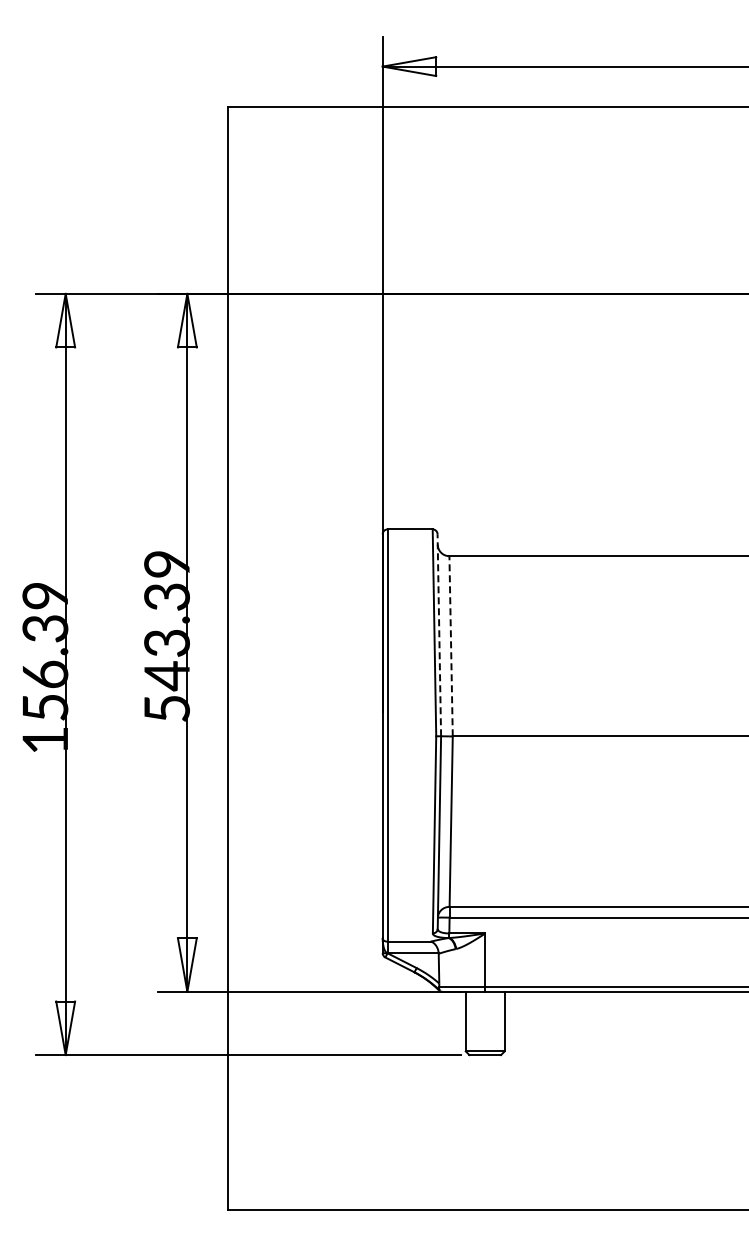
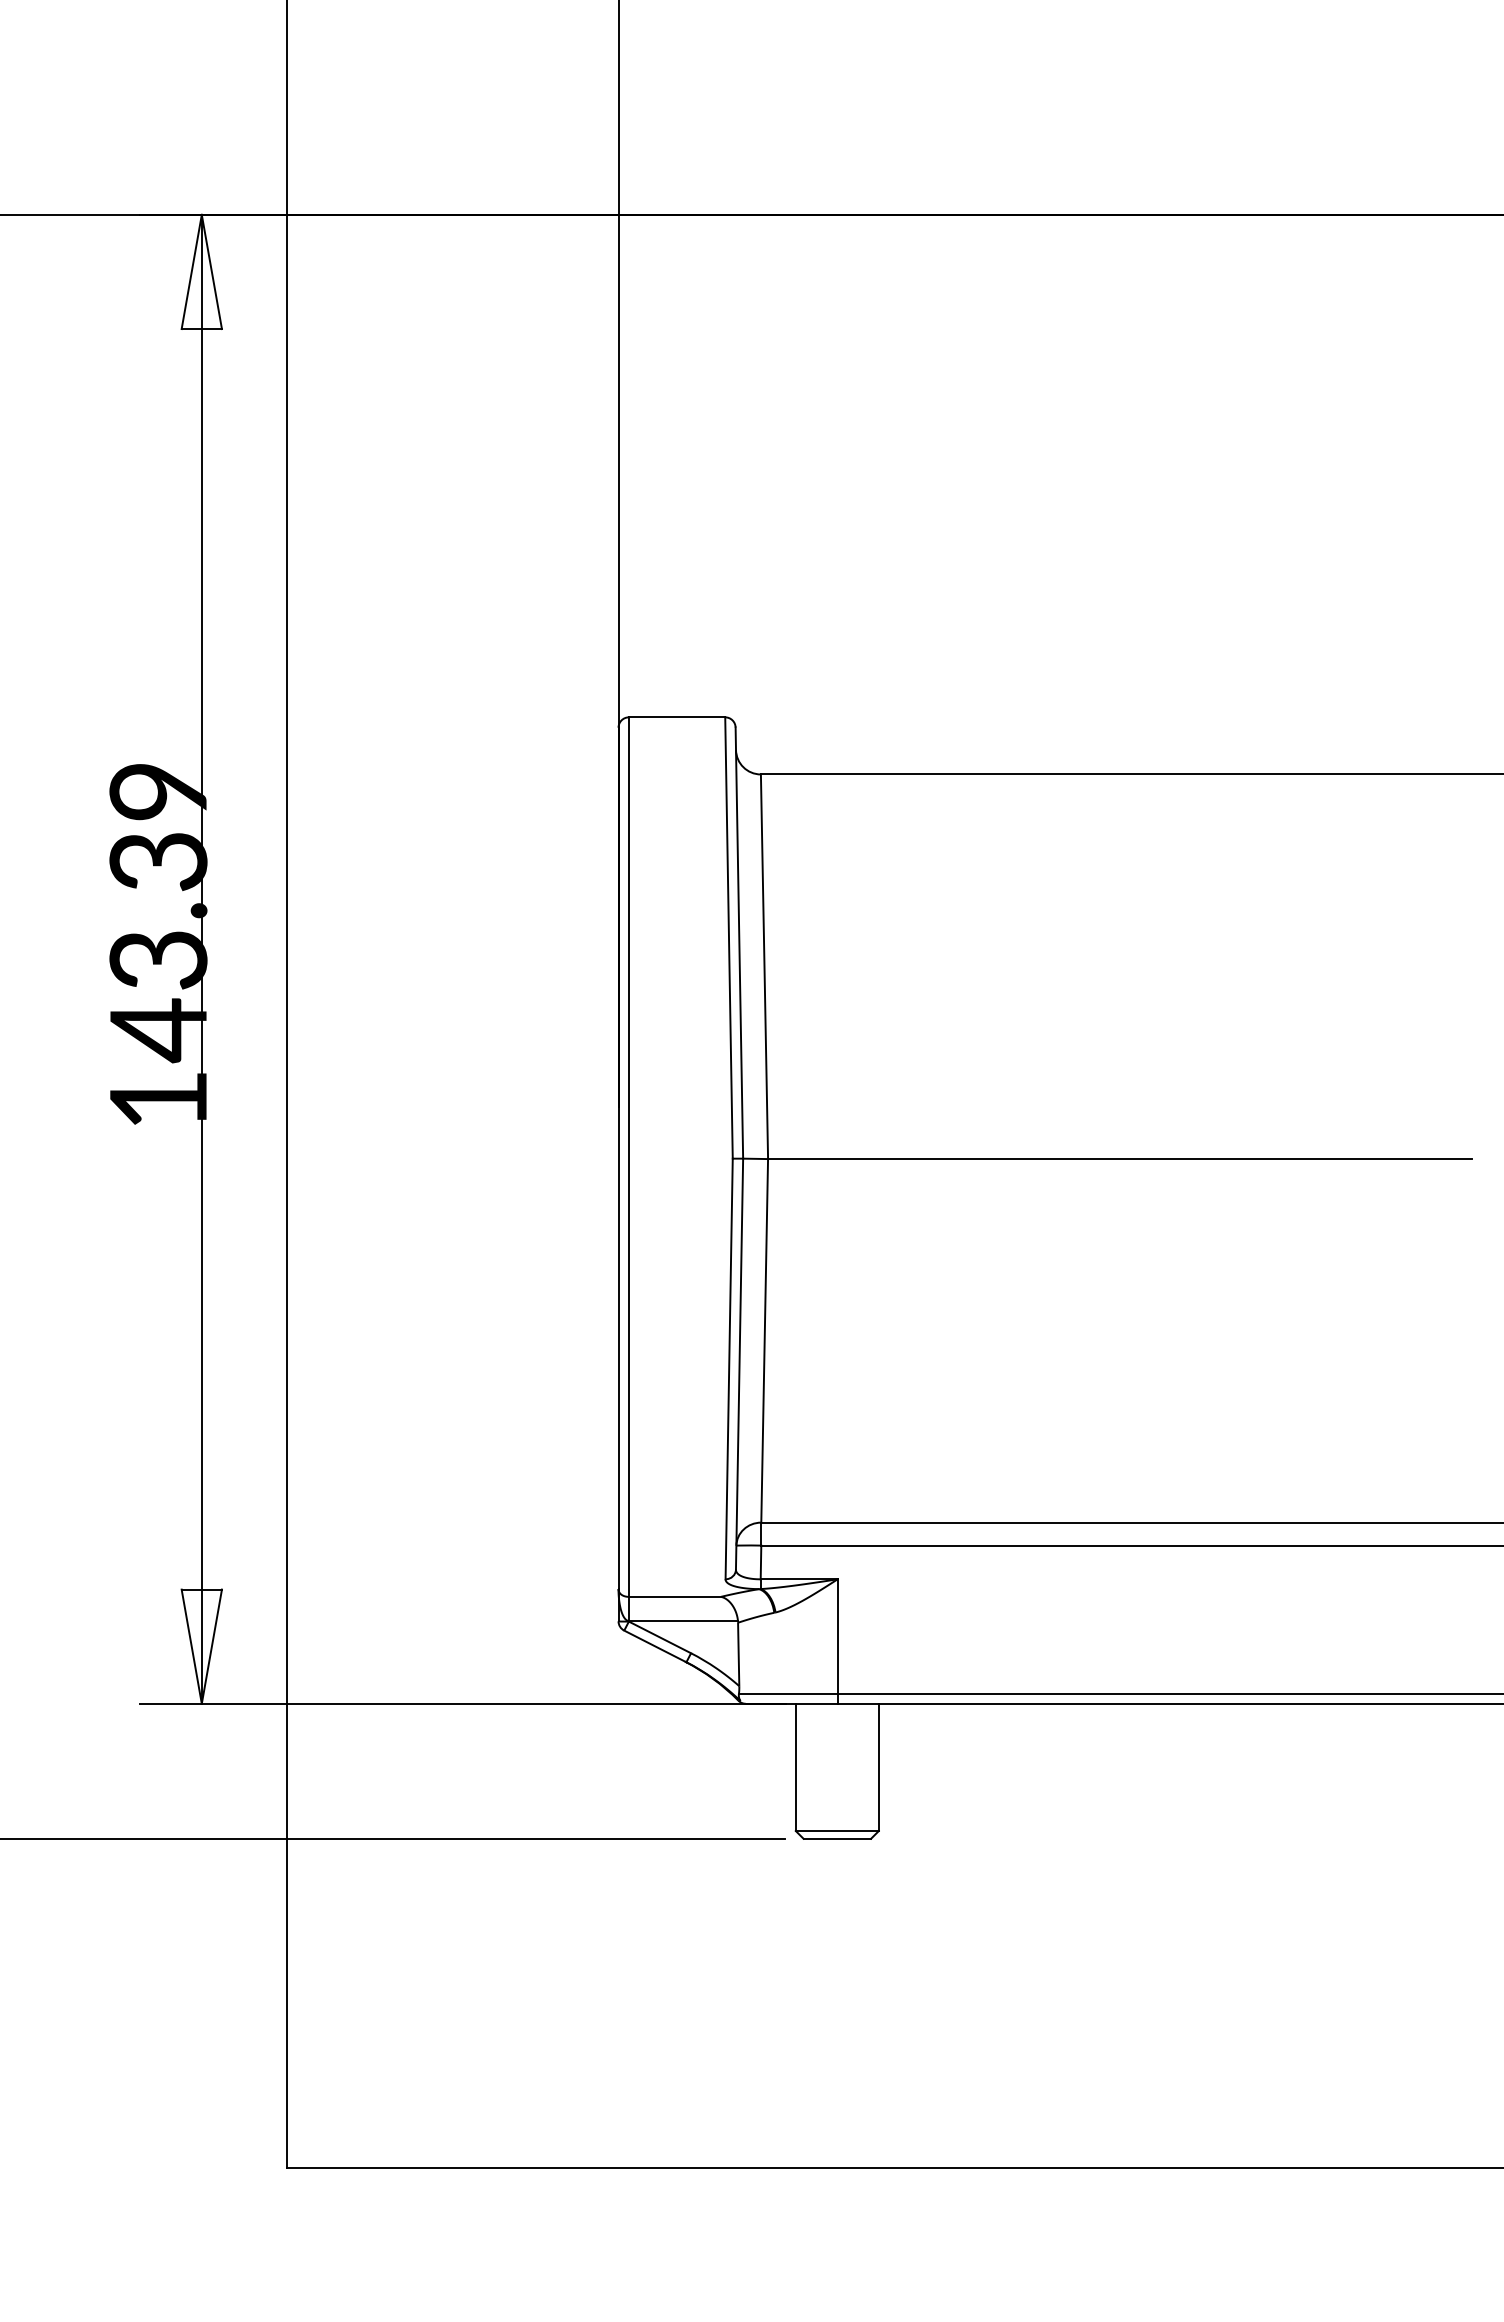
line: (439, 634) -> (739, 941), dashed -> solid
line: (451, 645) -> (765, 964), dashed -> solid
text: (166, 708) -> (157, 1099), 543.39 -> 143.39

